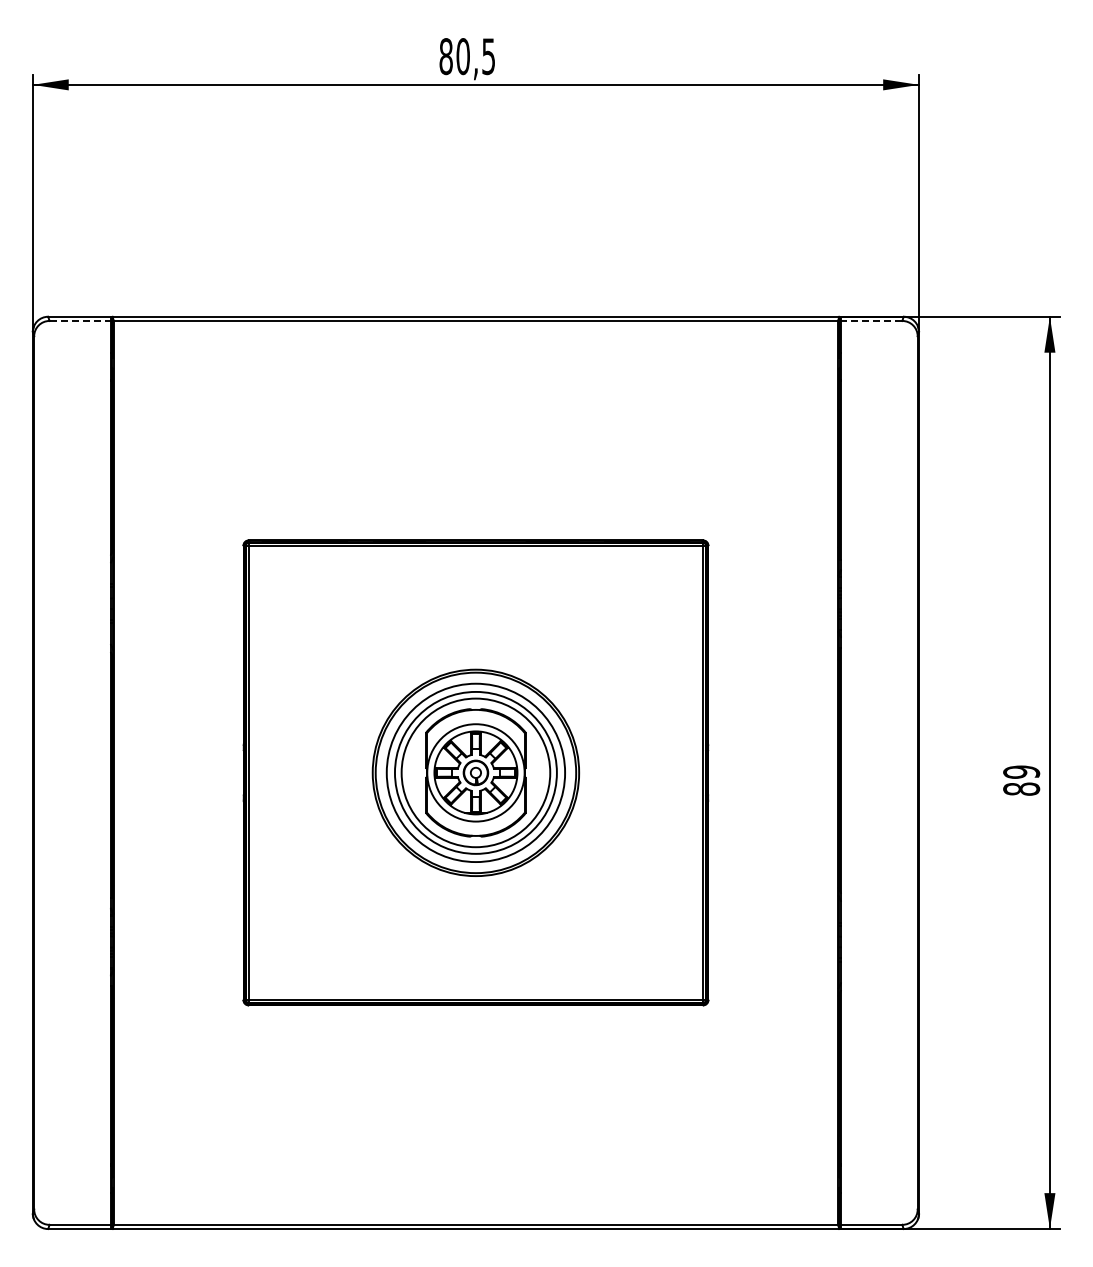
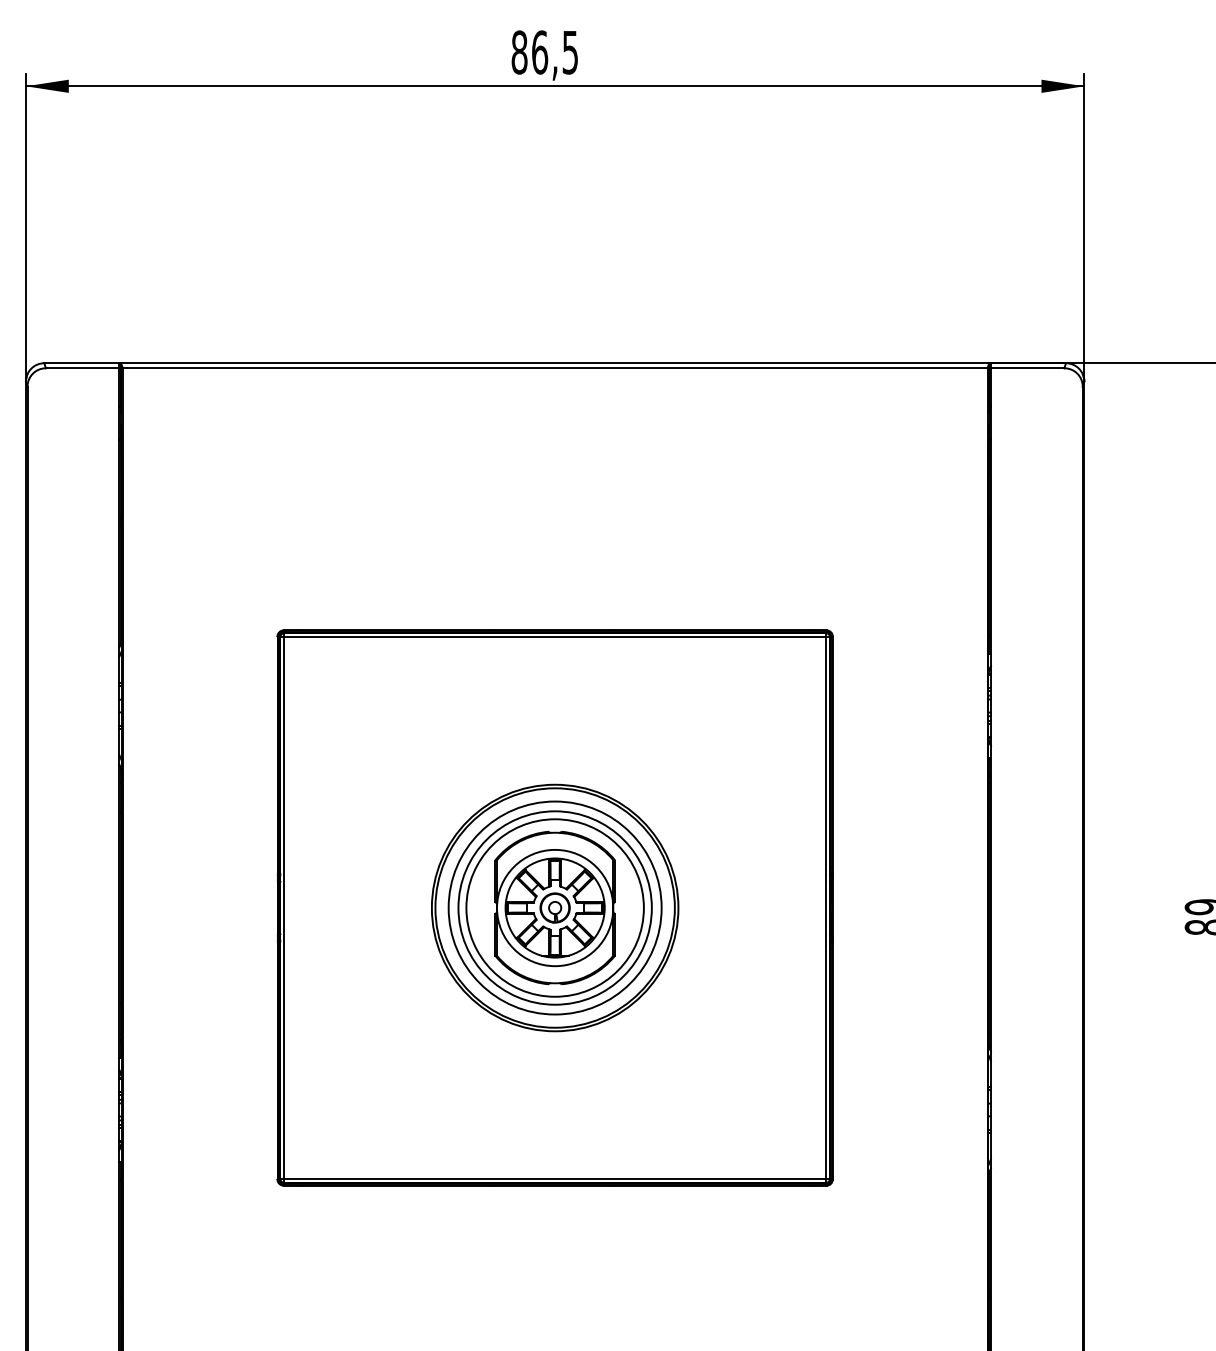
text: (463, 56) -> (540, 52), 80,5 -> 86,5
line: (80, 321) -> (82, 368), dashed -> solid
line: (871, 321) -> (1027, 368), dashed -> solid

